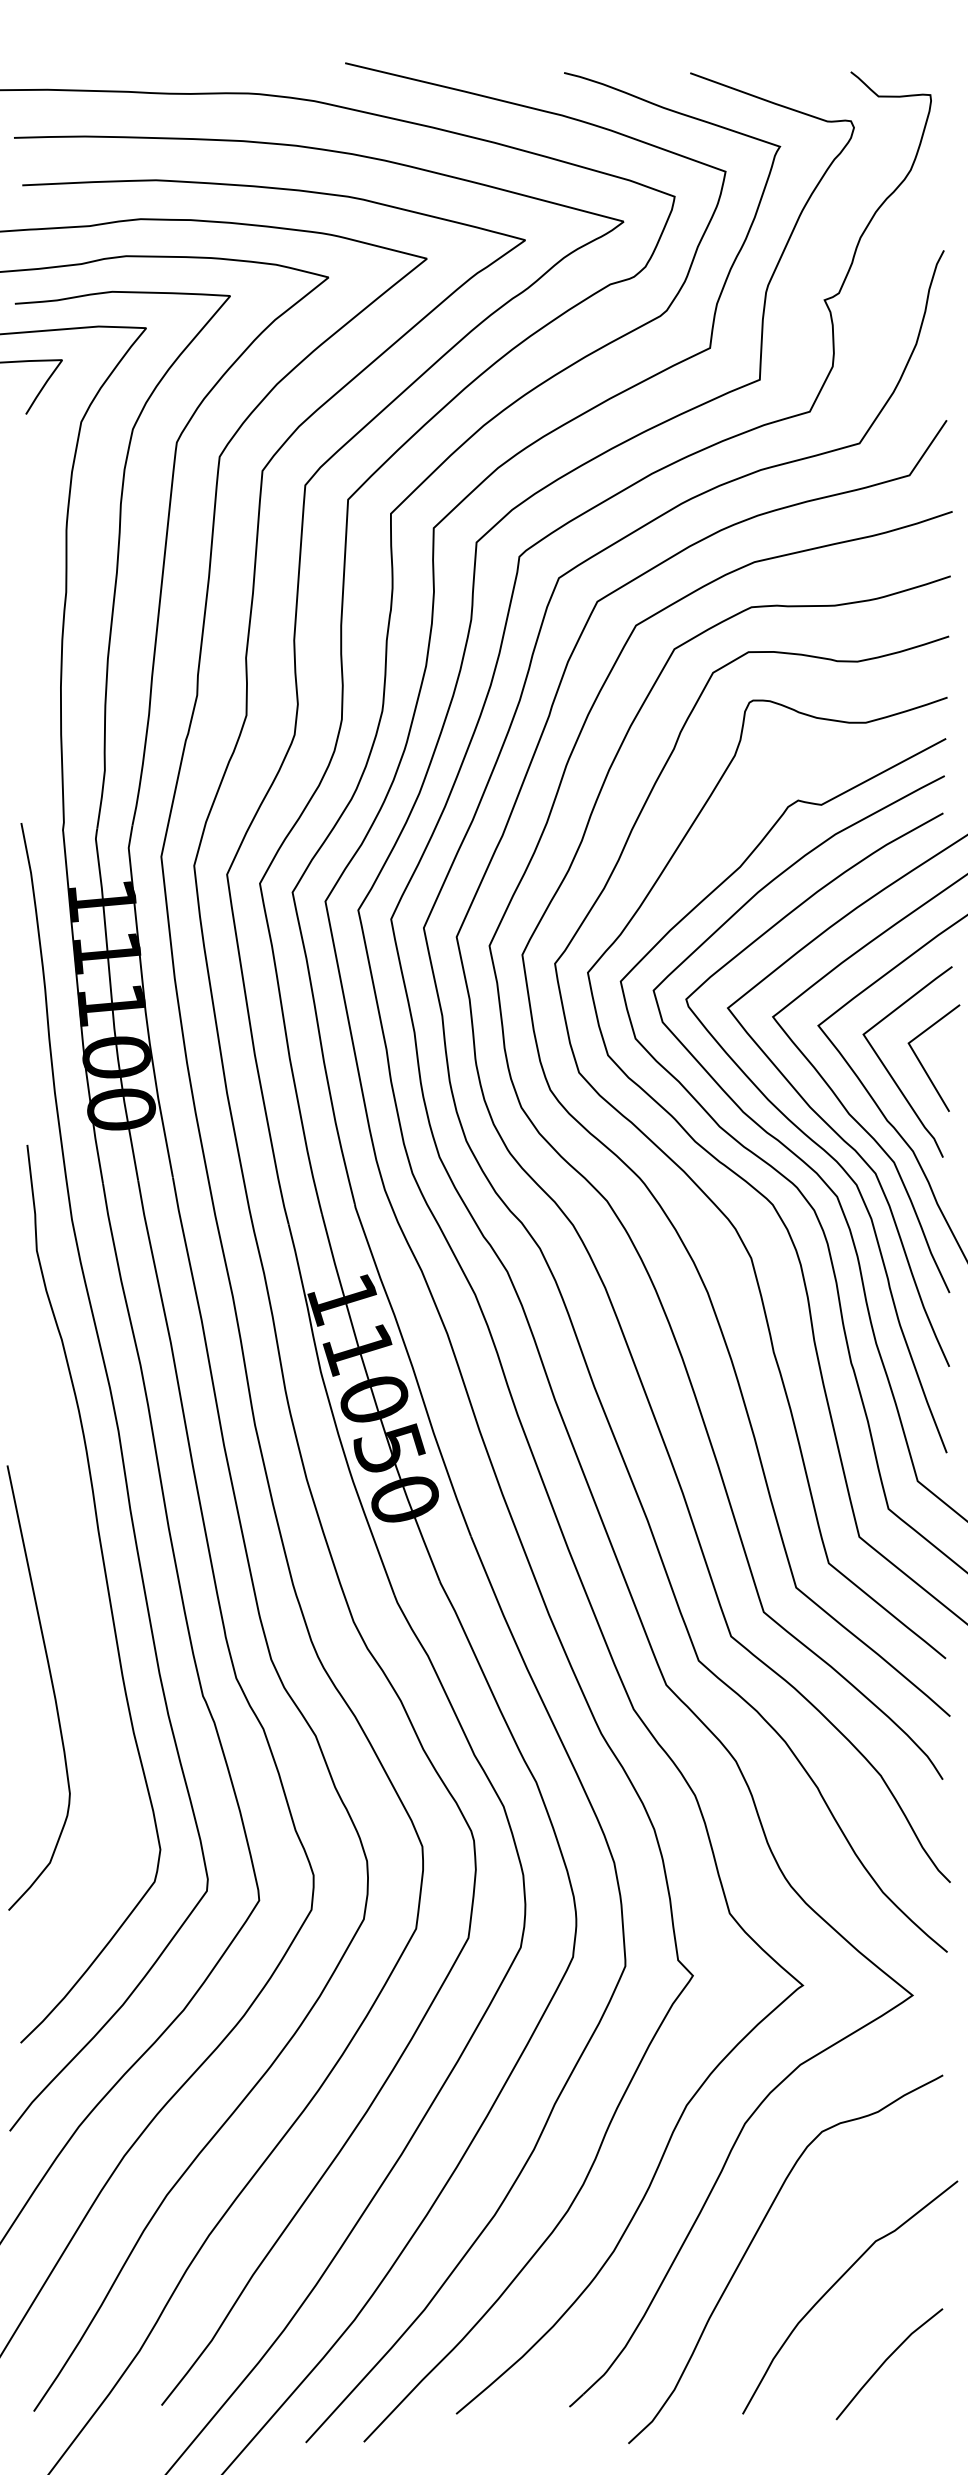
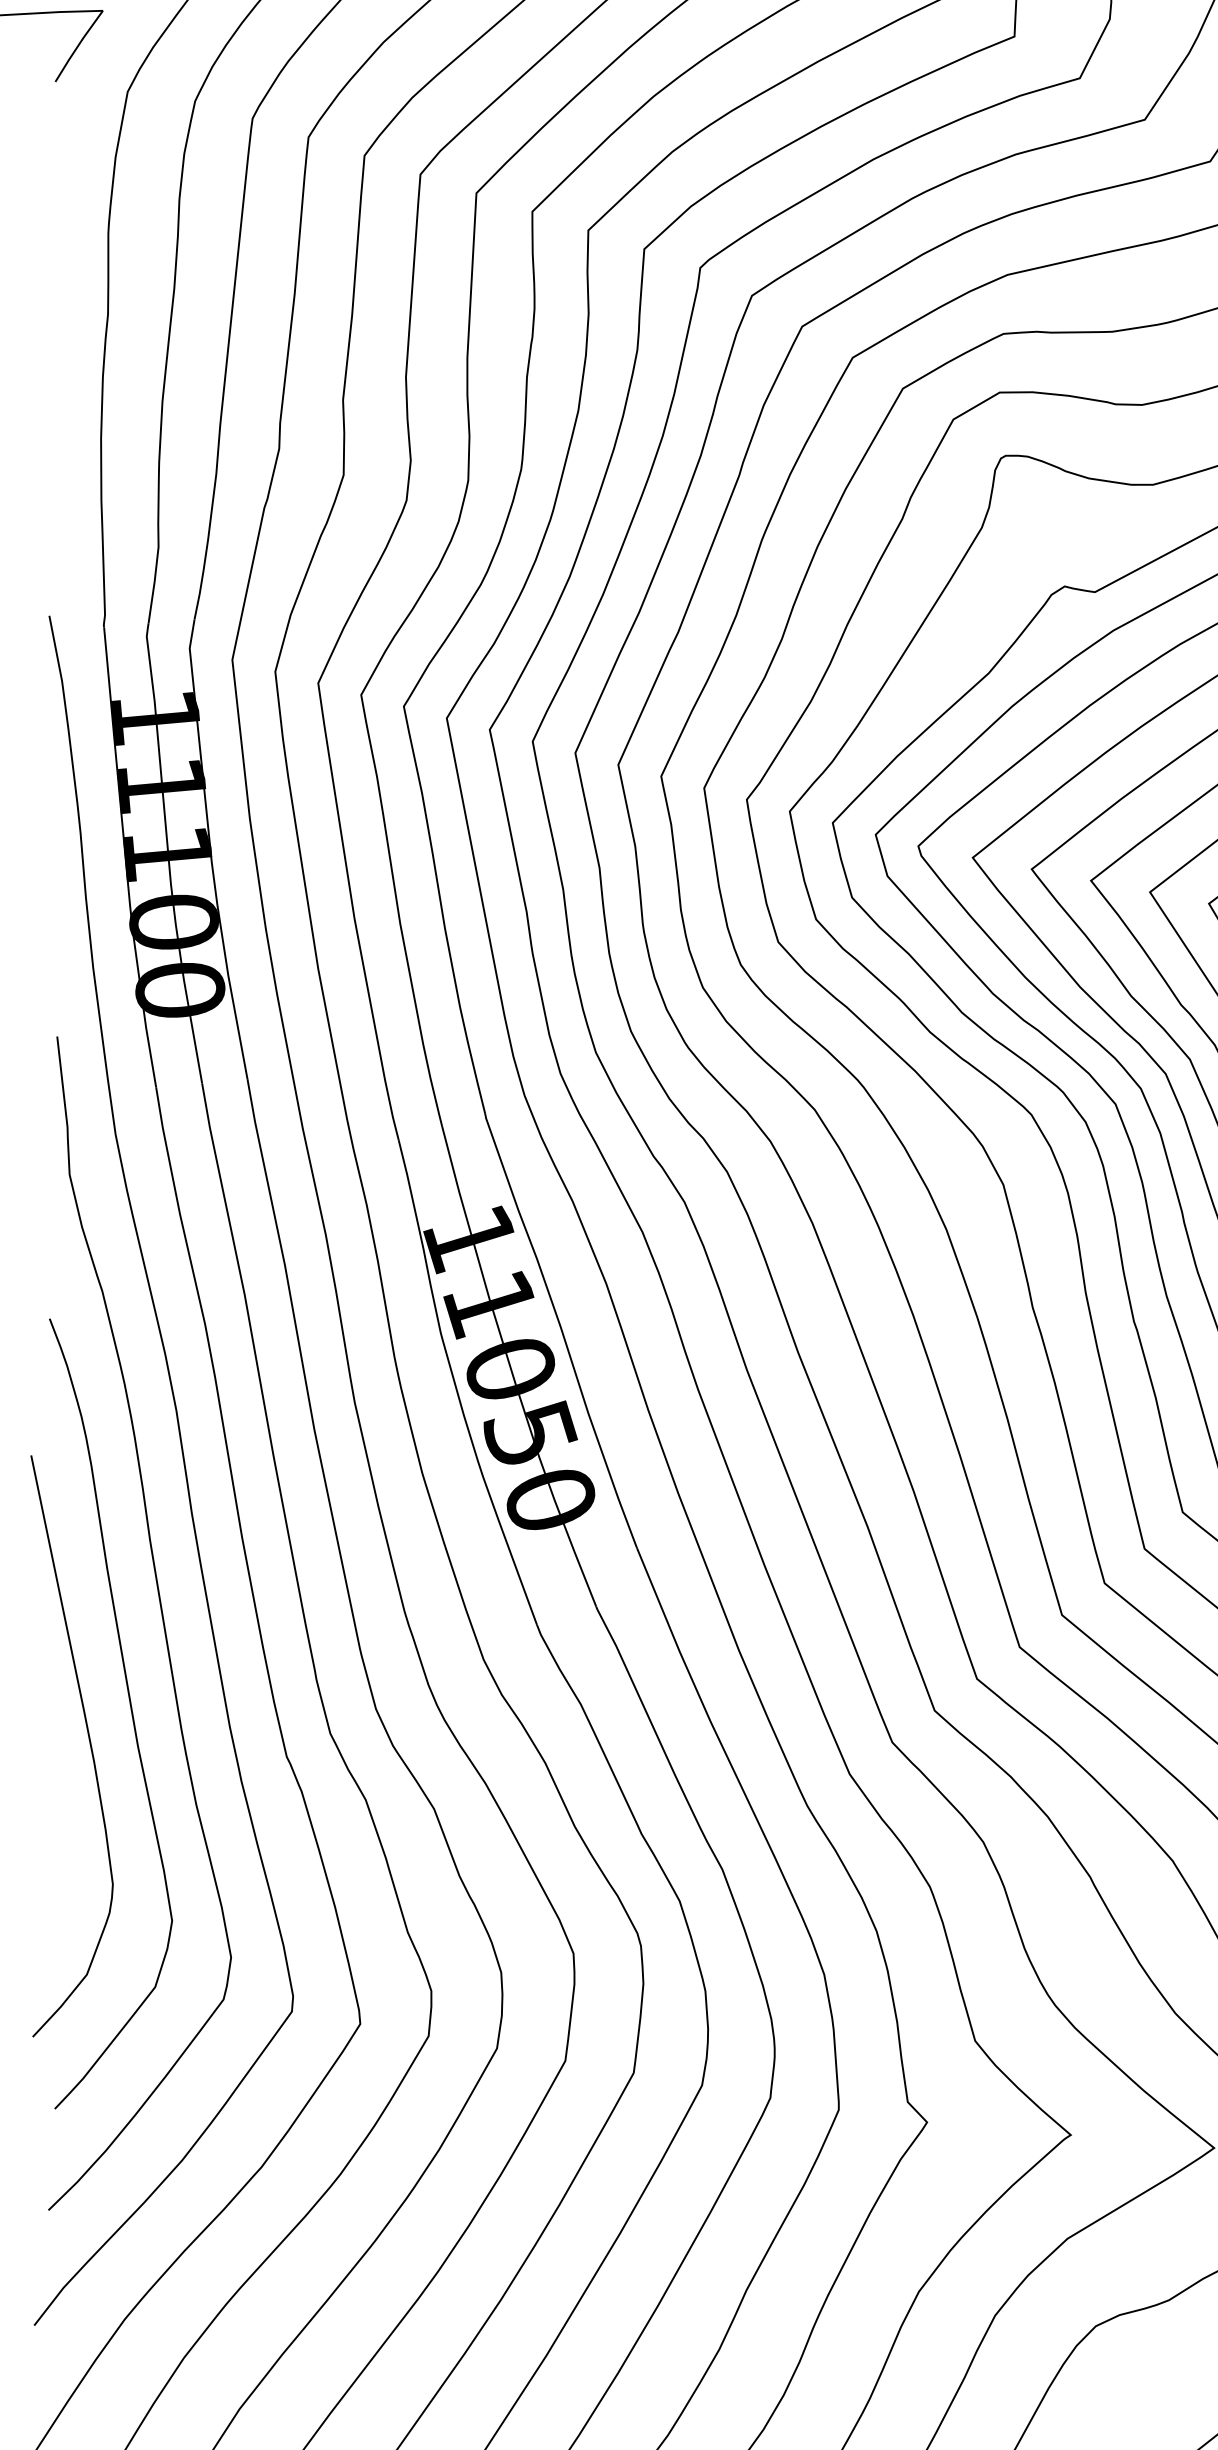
curve: (83, 1662) -> (130, 1712), added

